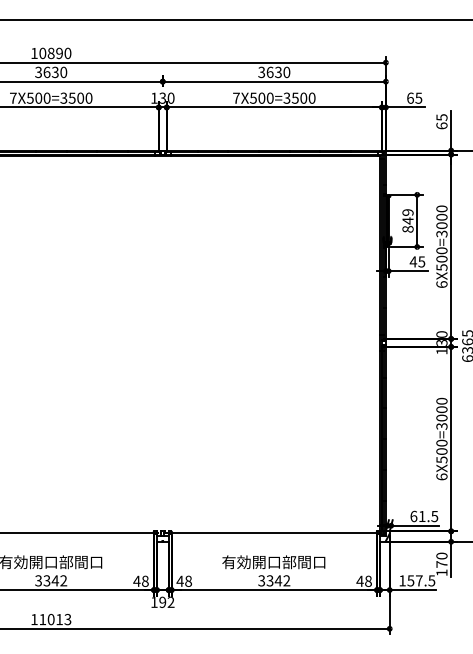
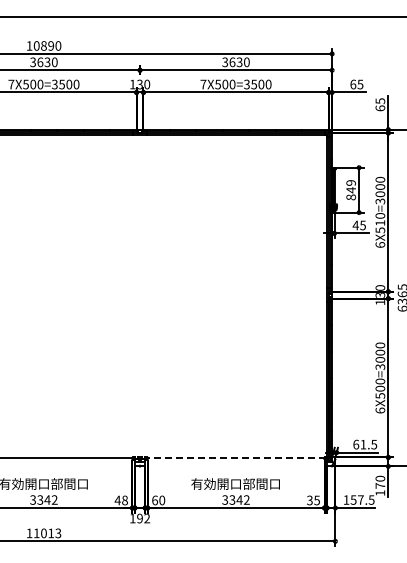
text: (442, 258) -> (380, 222), 6X500=3000 -> 6X510=3000
line: (273, 532) -> (235, 458), solid -> dashed
text: (184, 581) -> (158, 500), 48 -> 60
text: (364, 581) -> (313, 500), 48 -> 35

